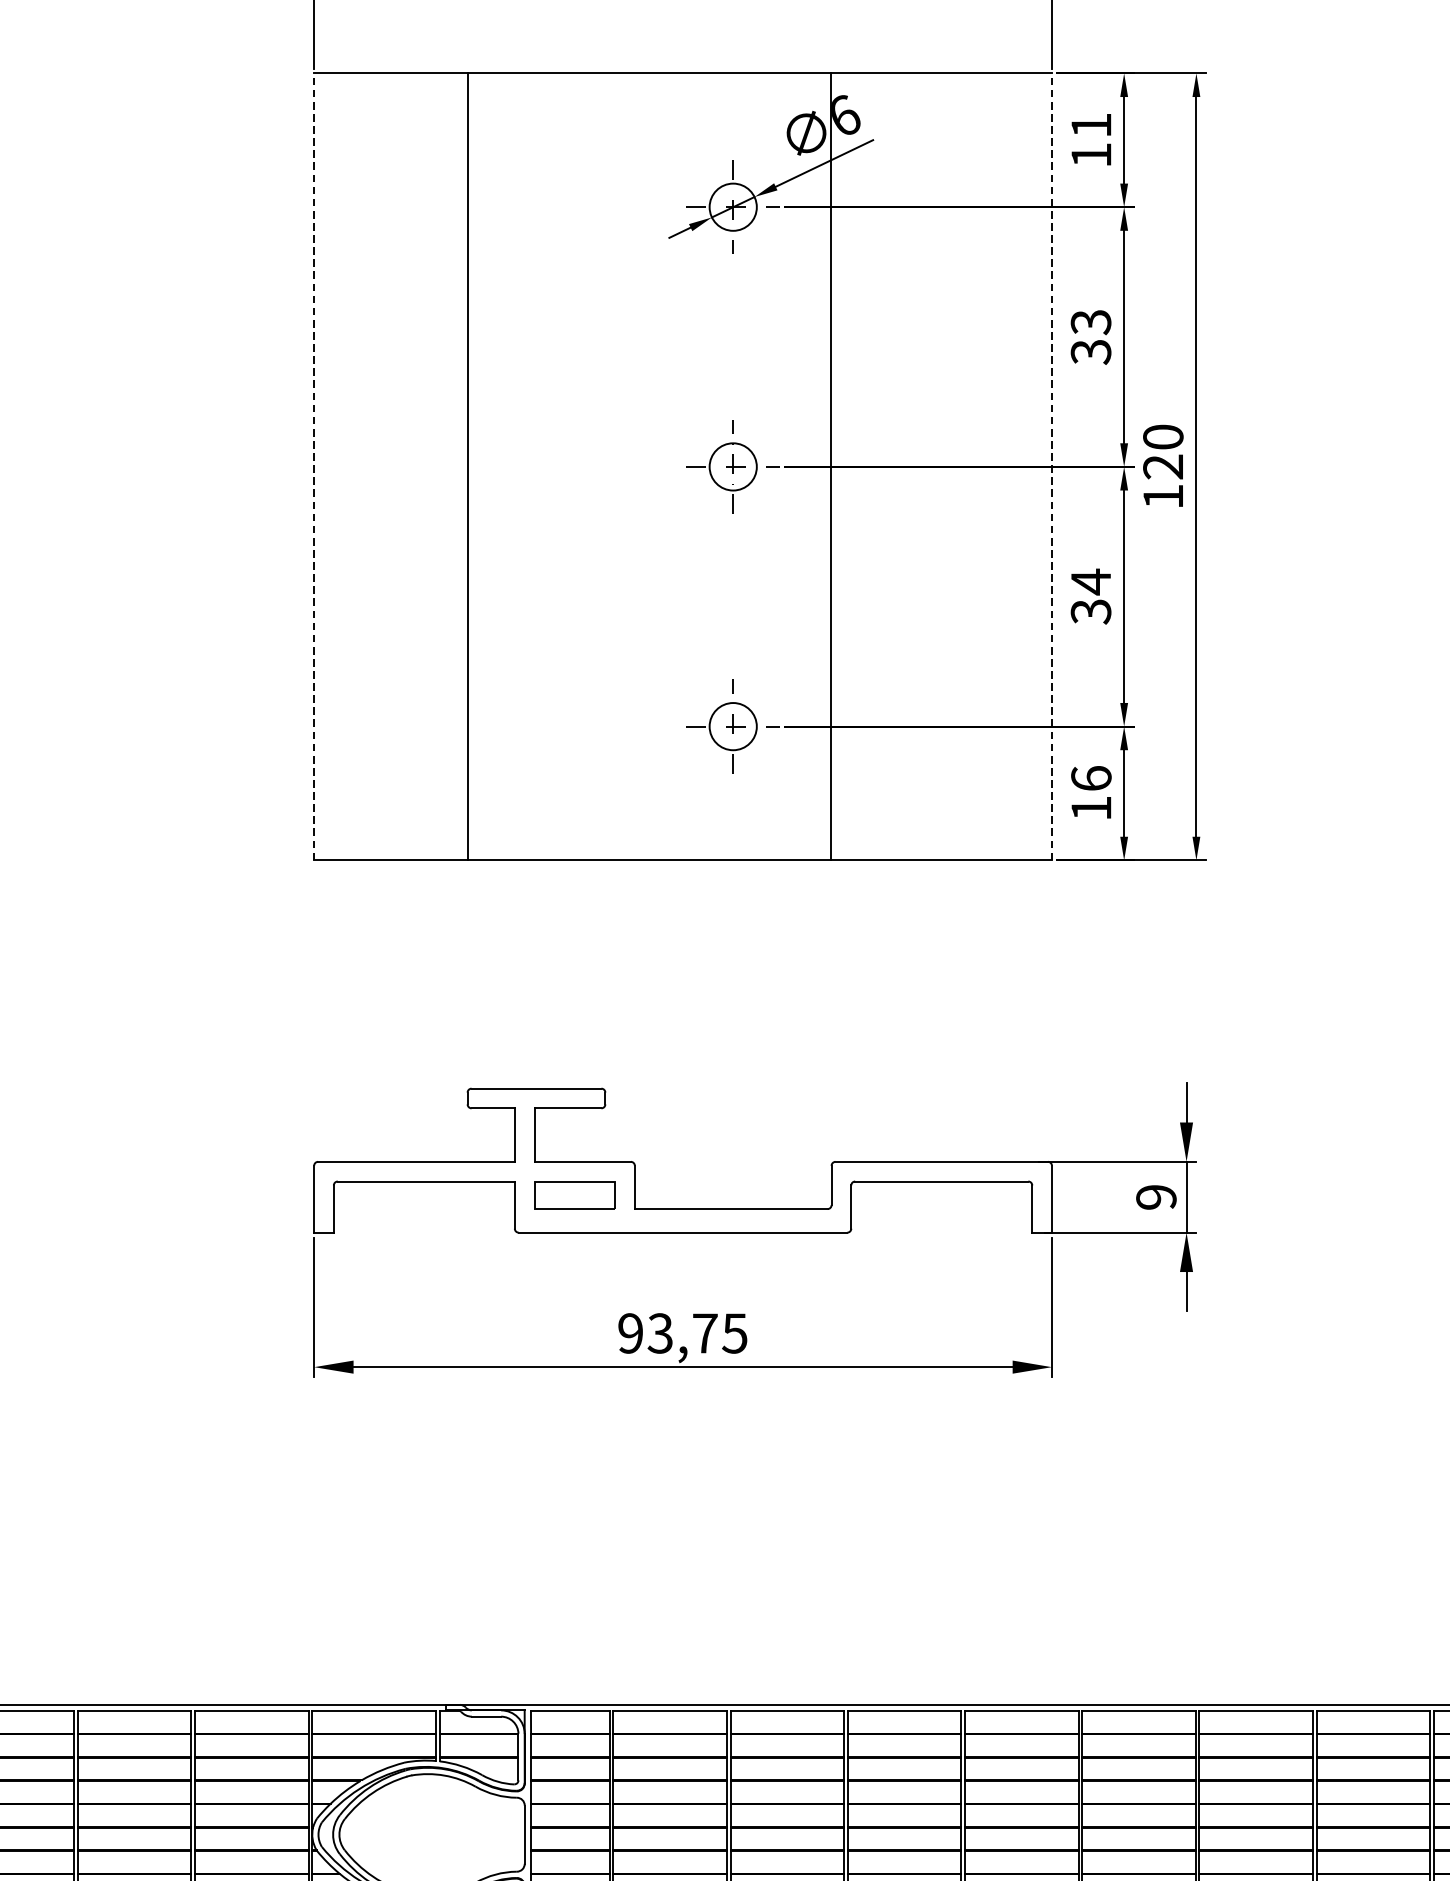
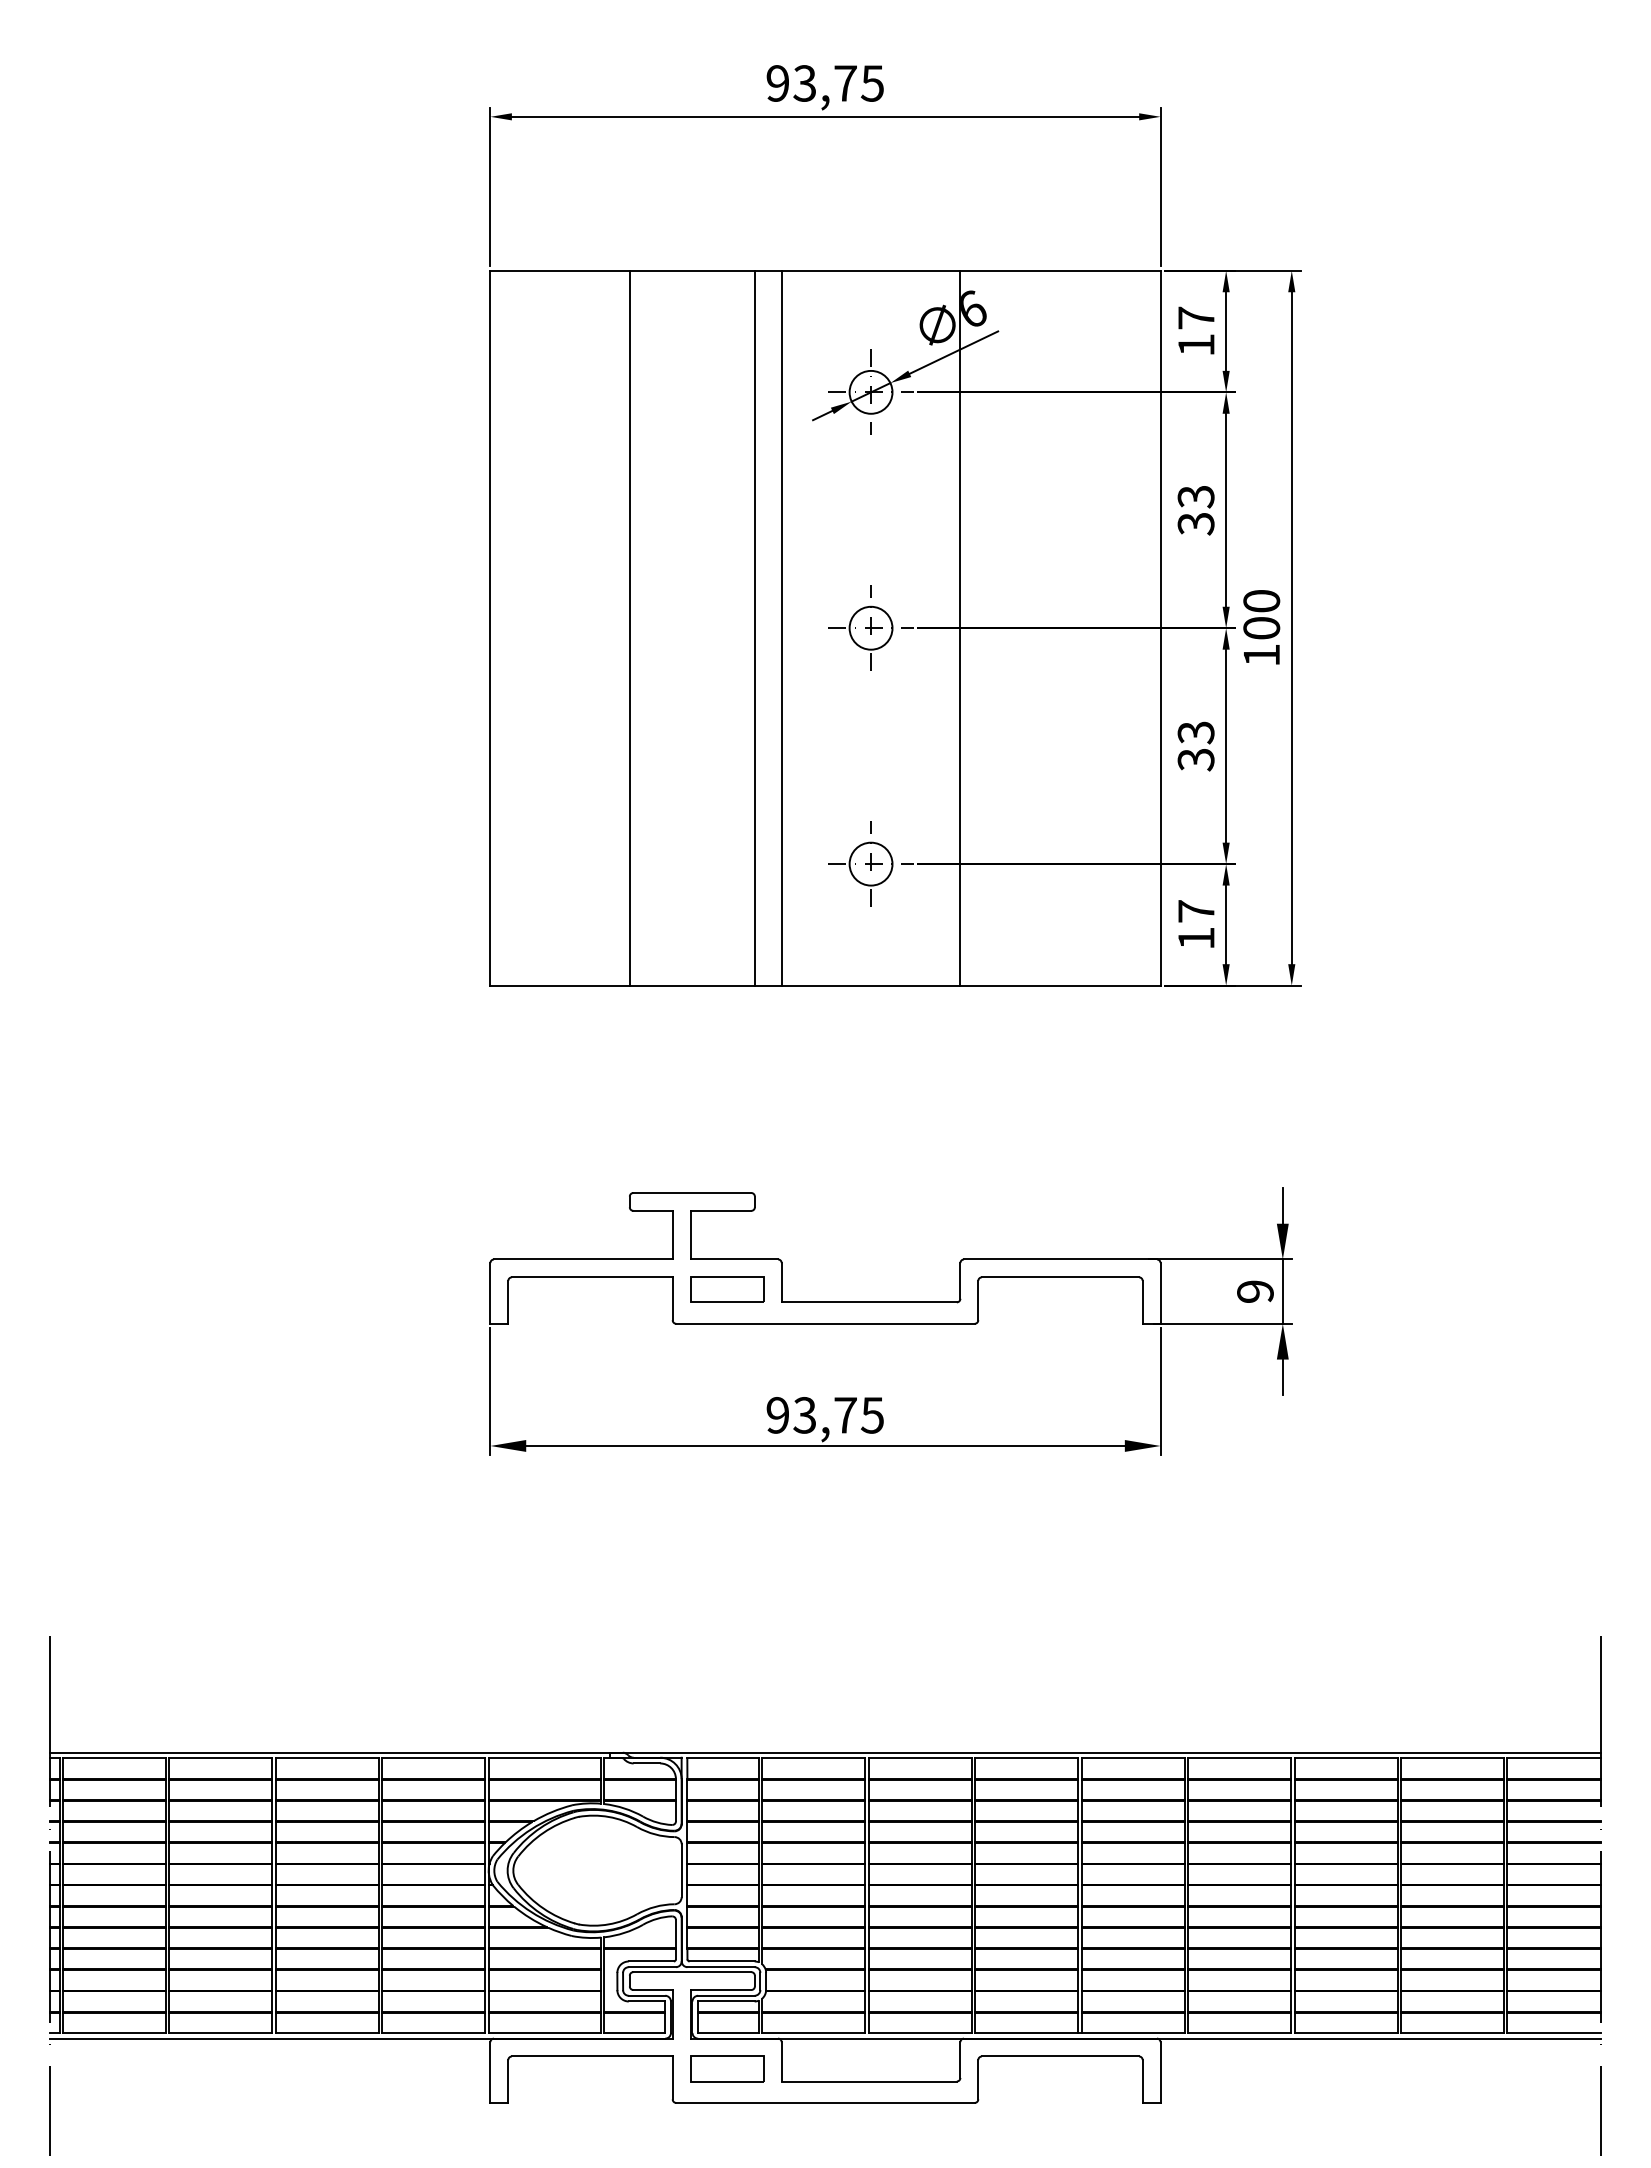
text: (1091, 124) -> (1196, 317), 11 -> 17
line: (314, 466) -> (490, 627), dashed -> solid
line: (604, 466) -> (754, 627), added
line: (634, 466) -> (781, 627), added
line: (1051, 466) -> (1160, 627), dashed -> solid
text: (1163, 467) -> (1261, 628), 120 -> 100
text: (1090, 581) -> (1195, 732), 34 -> 33
text: (1091, 778) -> (1196, 911), 16 -> 17

